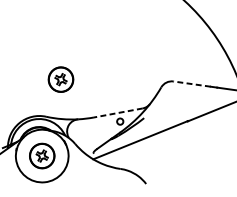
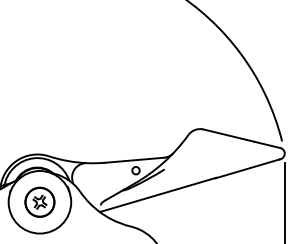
part: (60, 79) -> (70, 113), removed
line: (191, 83) -> (224, 134), dashed -> solid
line: (118, 113) -> (134, 160), dashed -> solid

